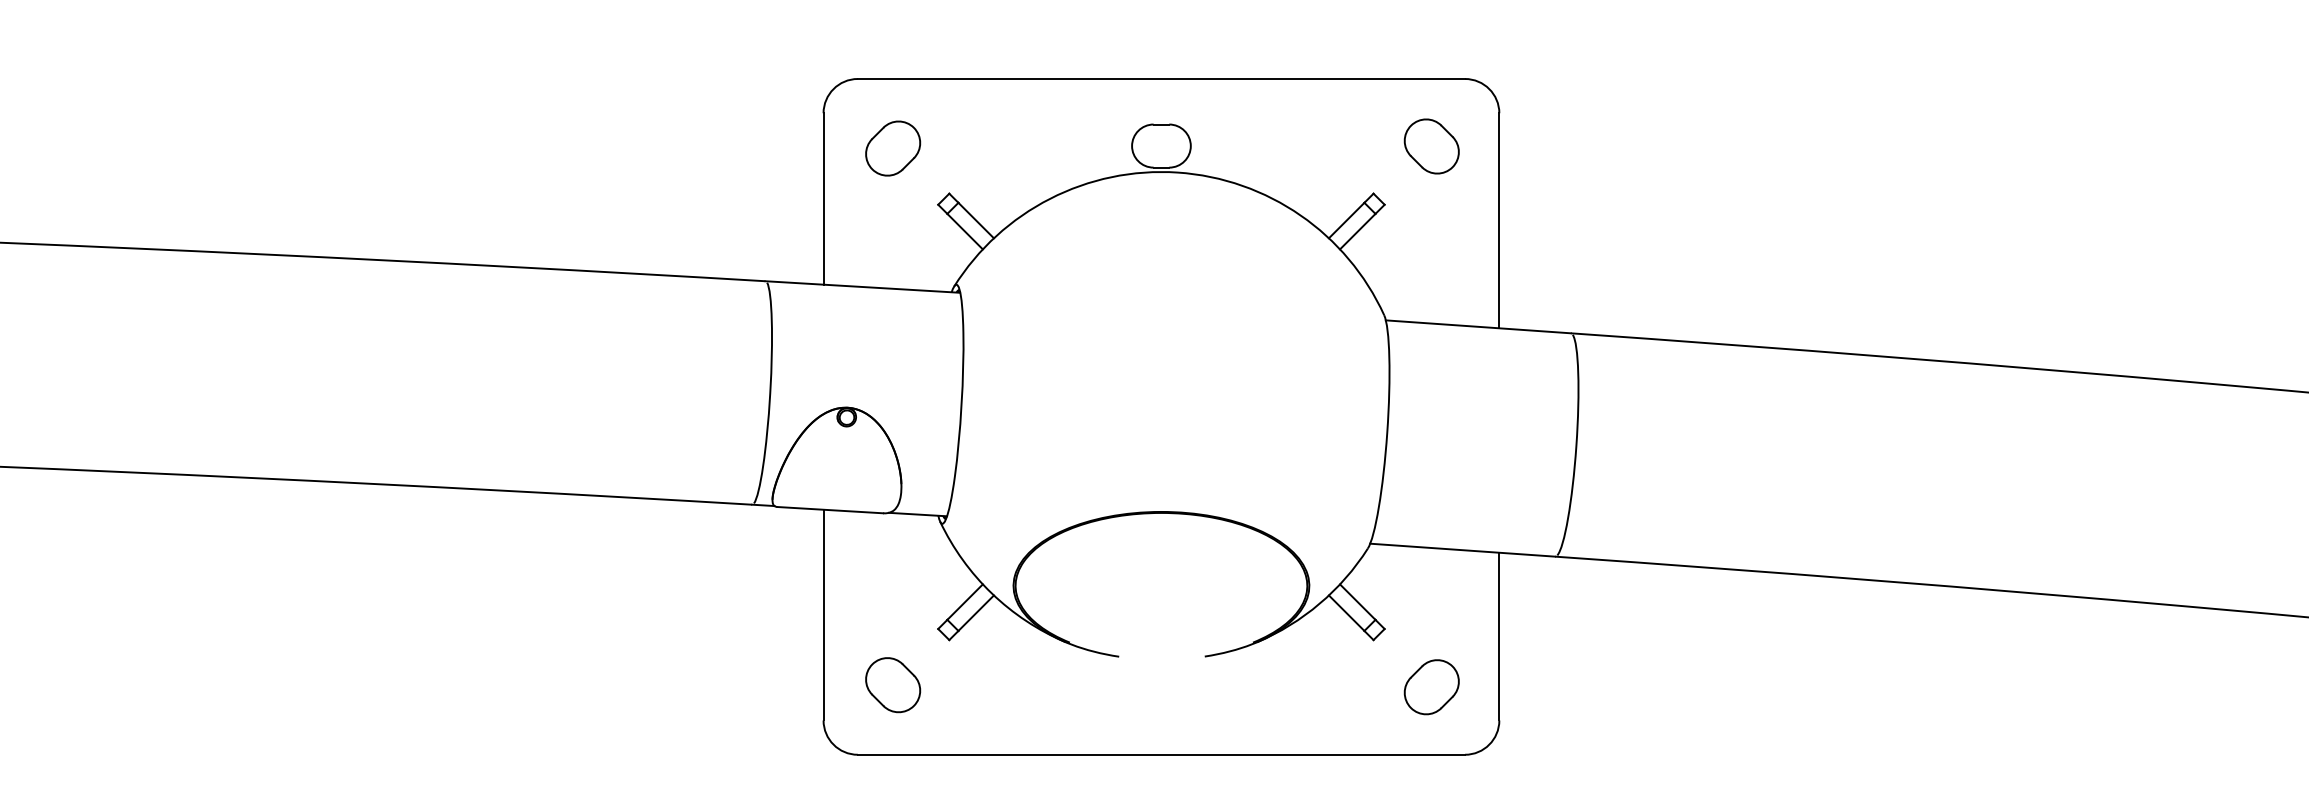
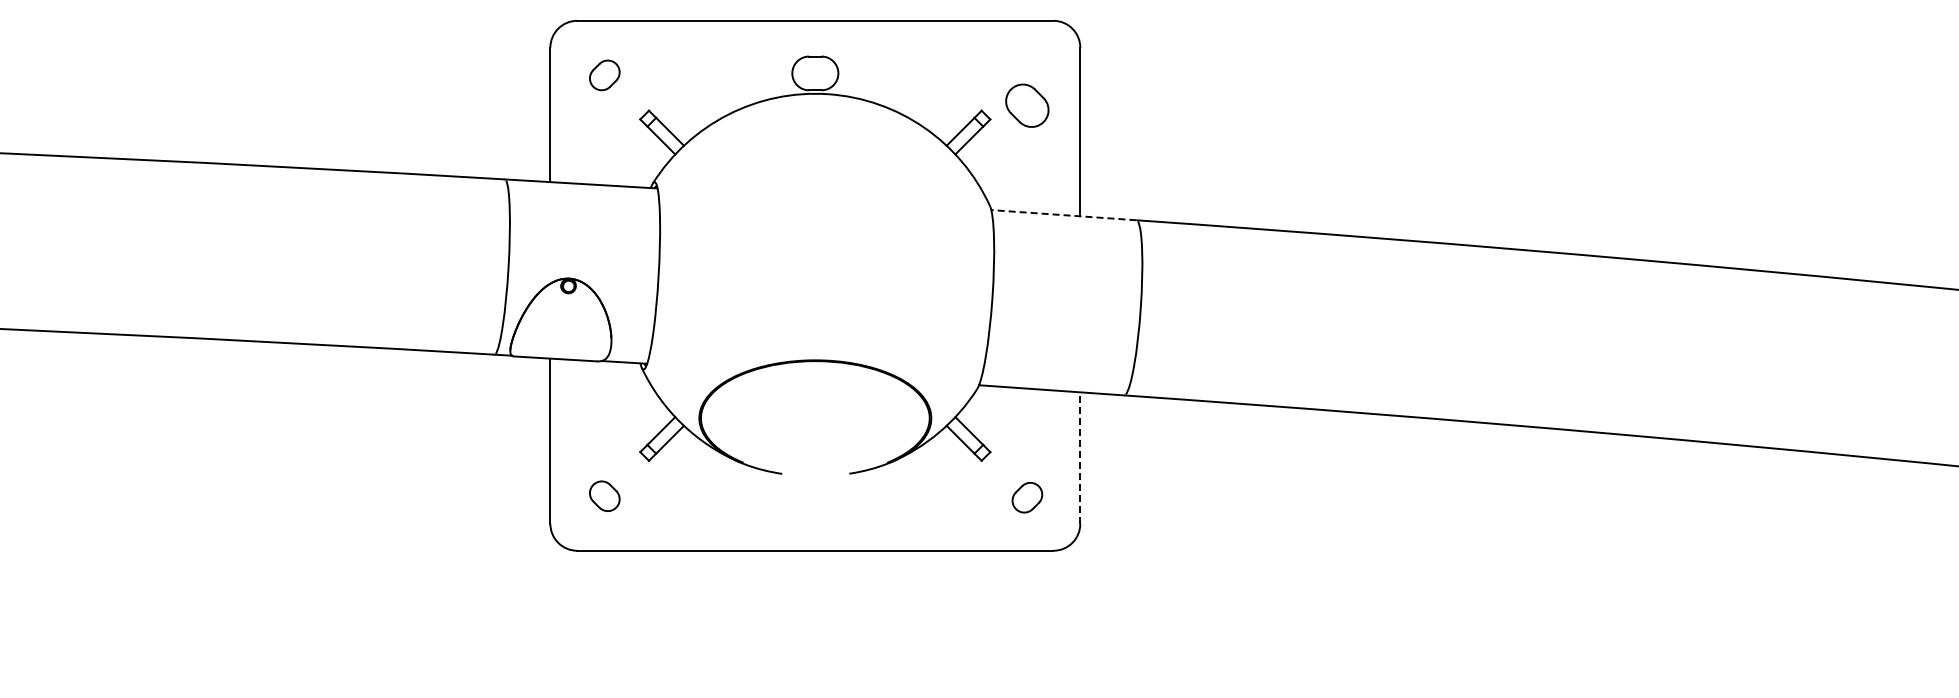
part: (1431, 146) -> (1027, 105), moved
part: (892, 148) -> (604, 75), size x0.7
line: (1477, 327) -> (1063, 215), solid -> dashed
line: (1499, 637) -> (1080, 458), solid -> dashed
part: (892, 685) -> (604, 496), size x0.7
part: (1431, 686) -> (1027, 497), size x0.7

